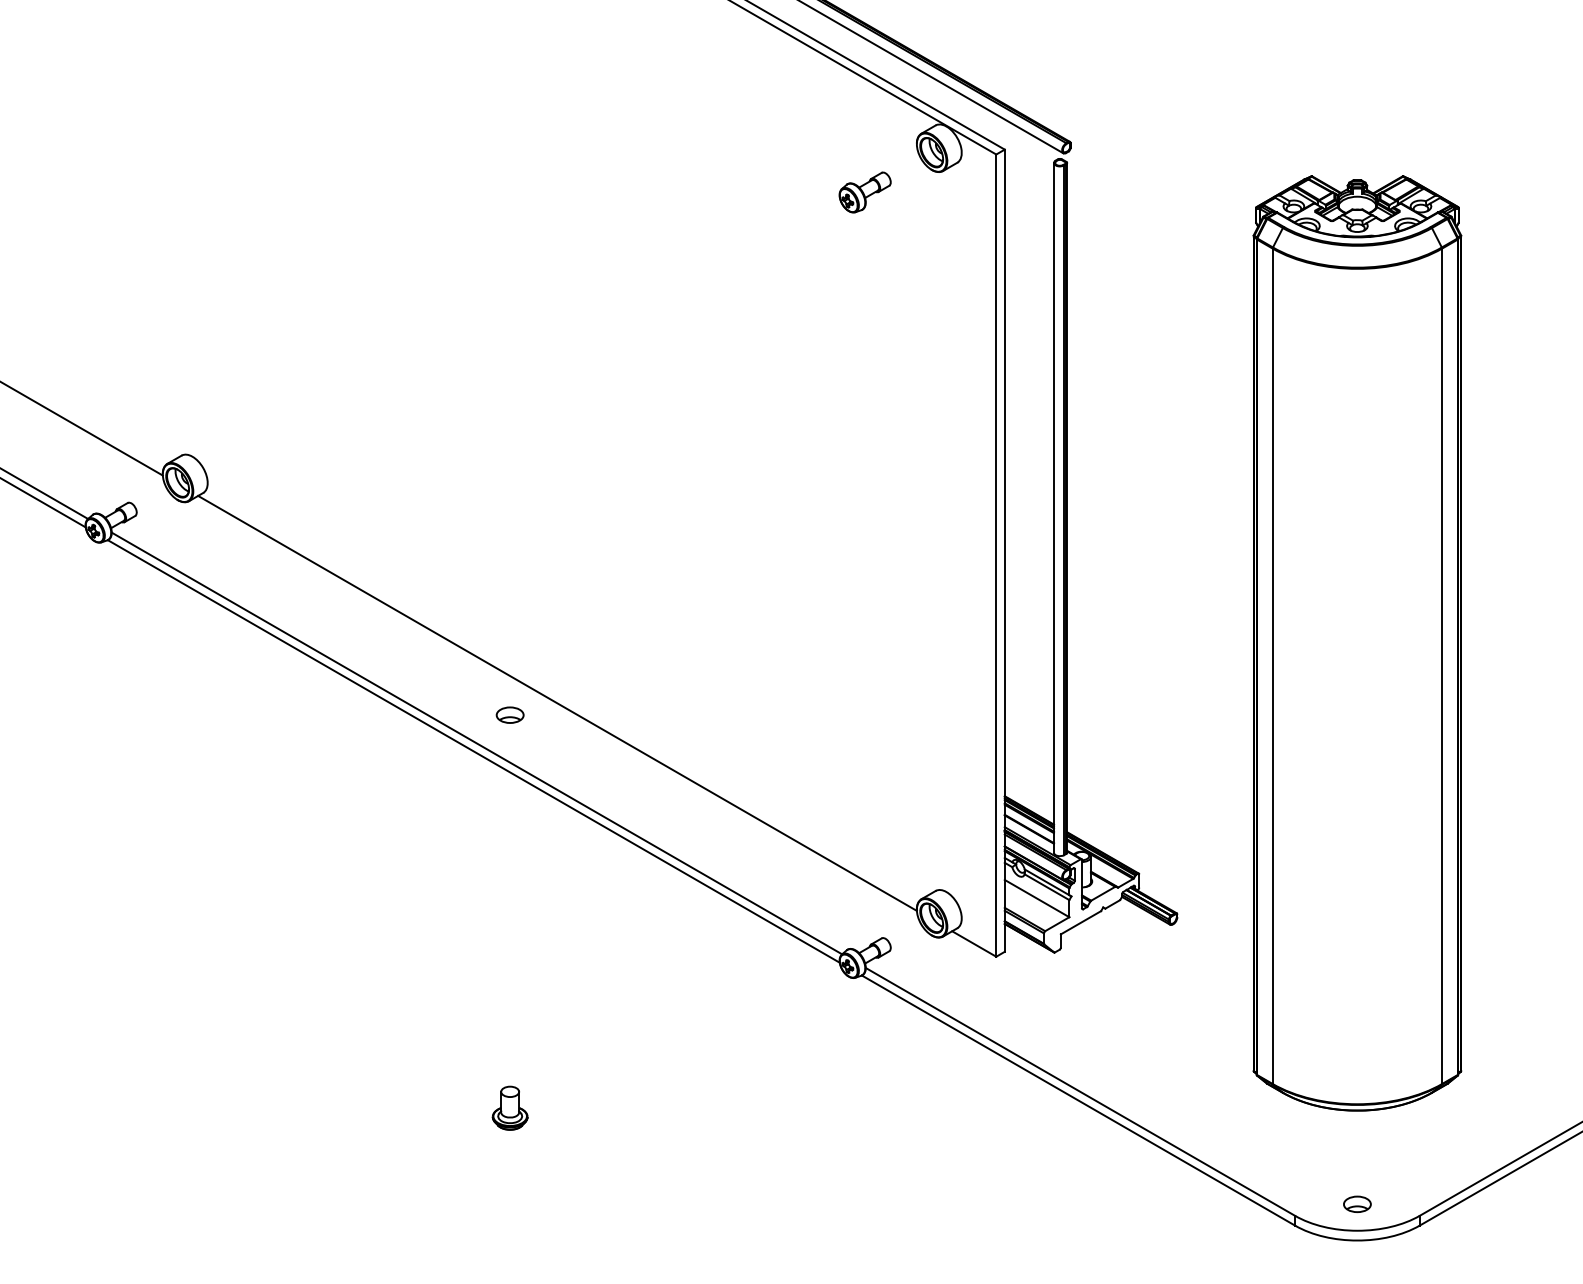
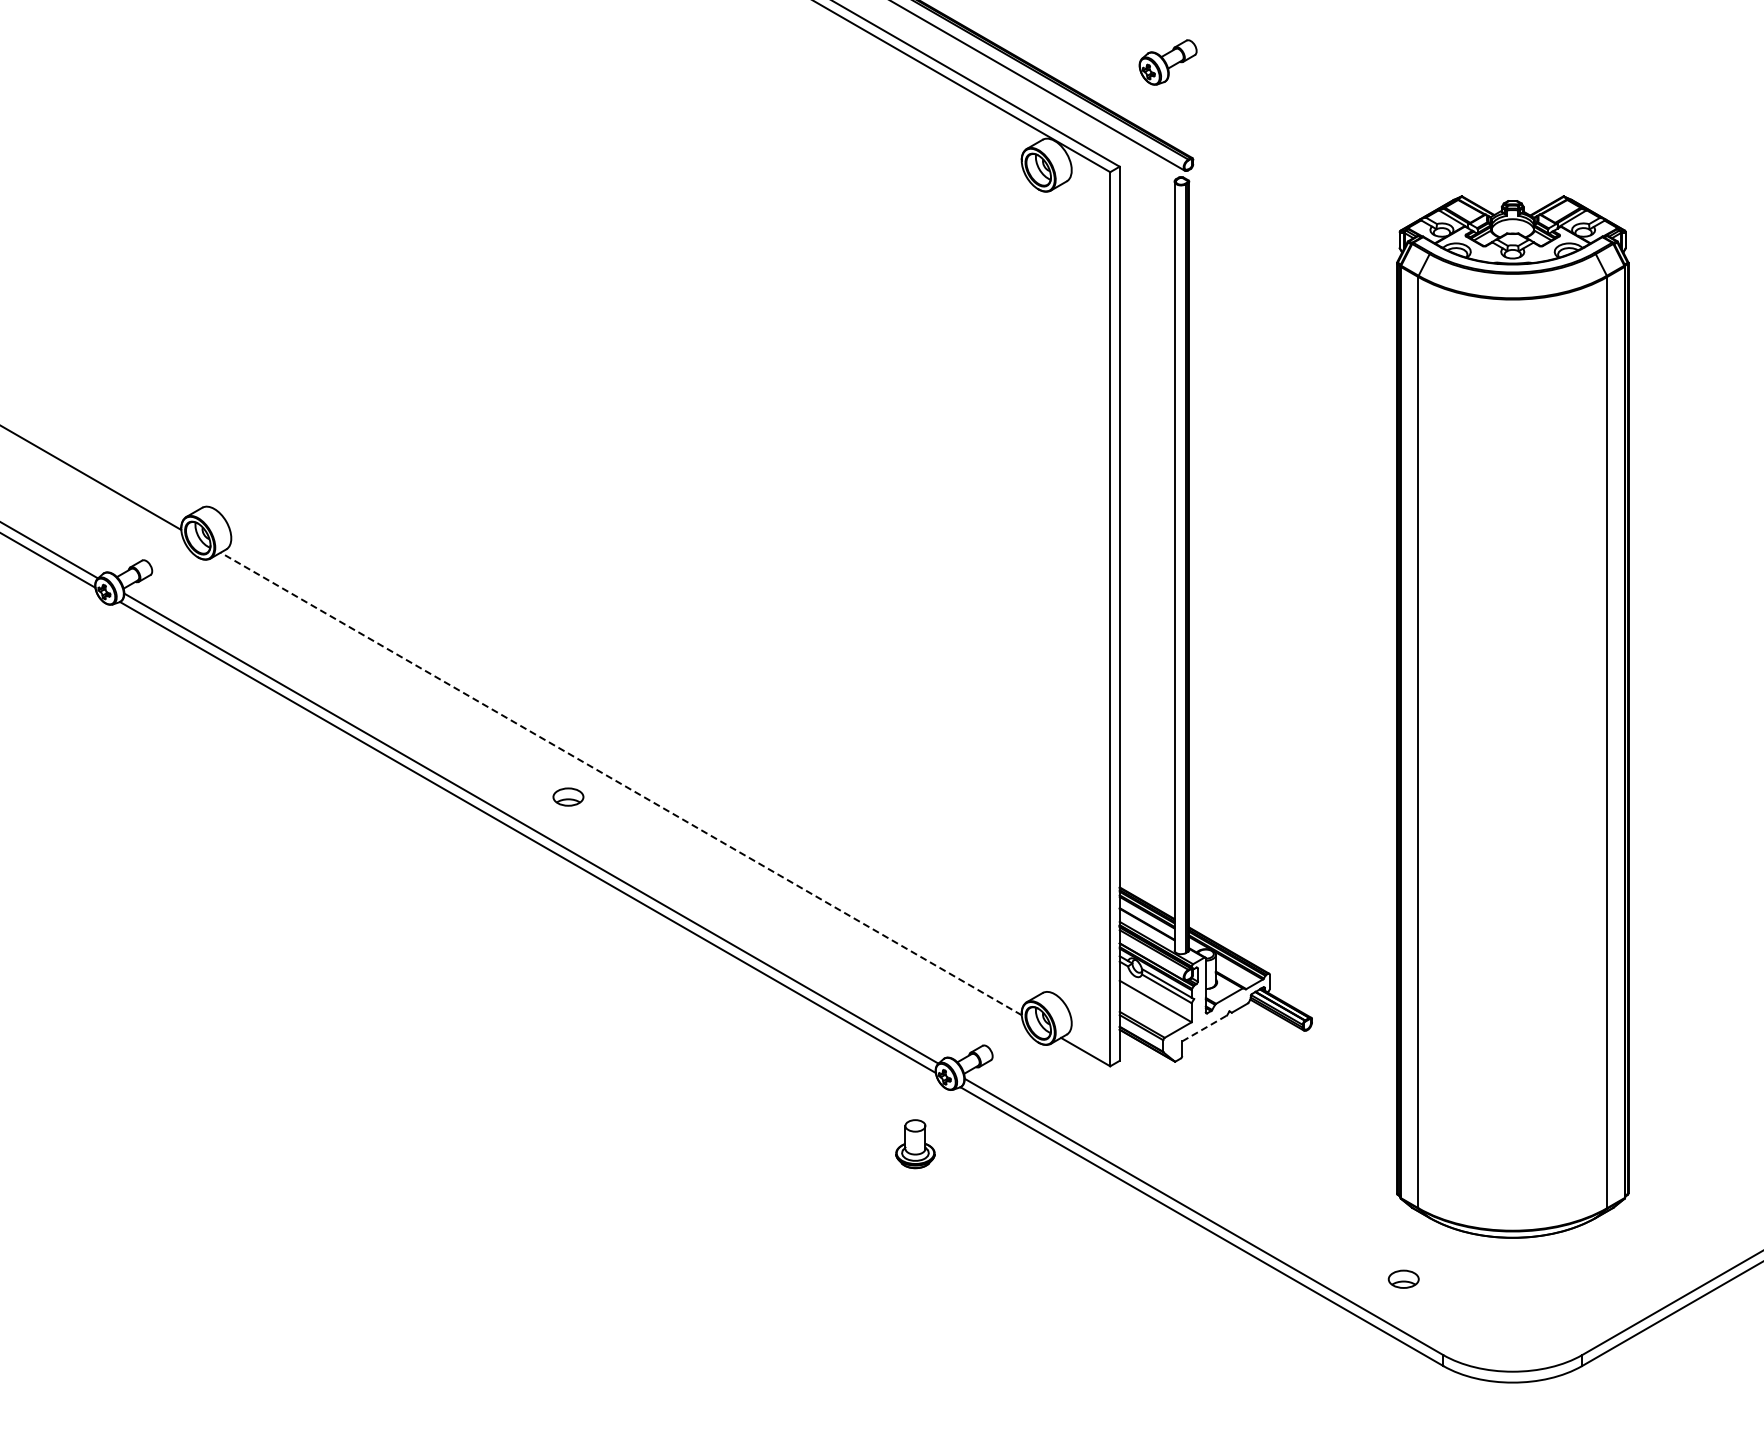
part: (864, 192) -> (1167, 62), moved
line: (557, 703) -> (621, 783), solid -> dashed
line: (1080, 922) -> (1204, 1028), solid -> dashed
part: (510, 1108) -> (915, 1144), moved
part: (1357, 1203) -> (1403, 1278), moved

